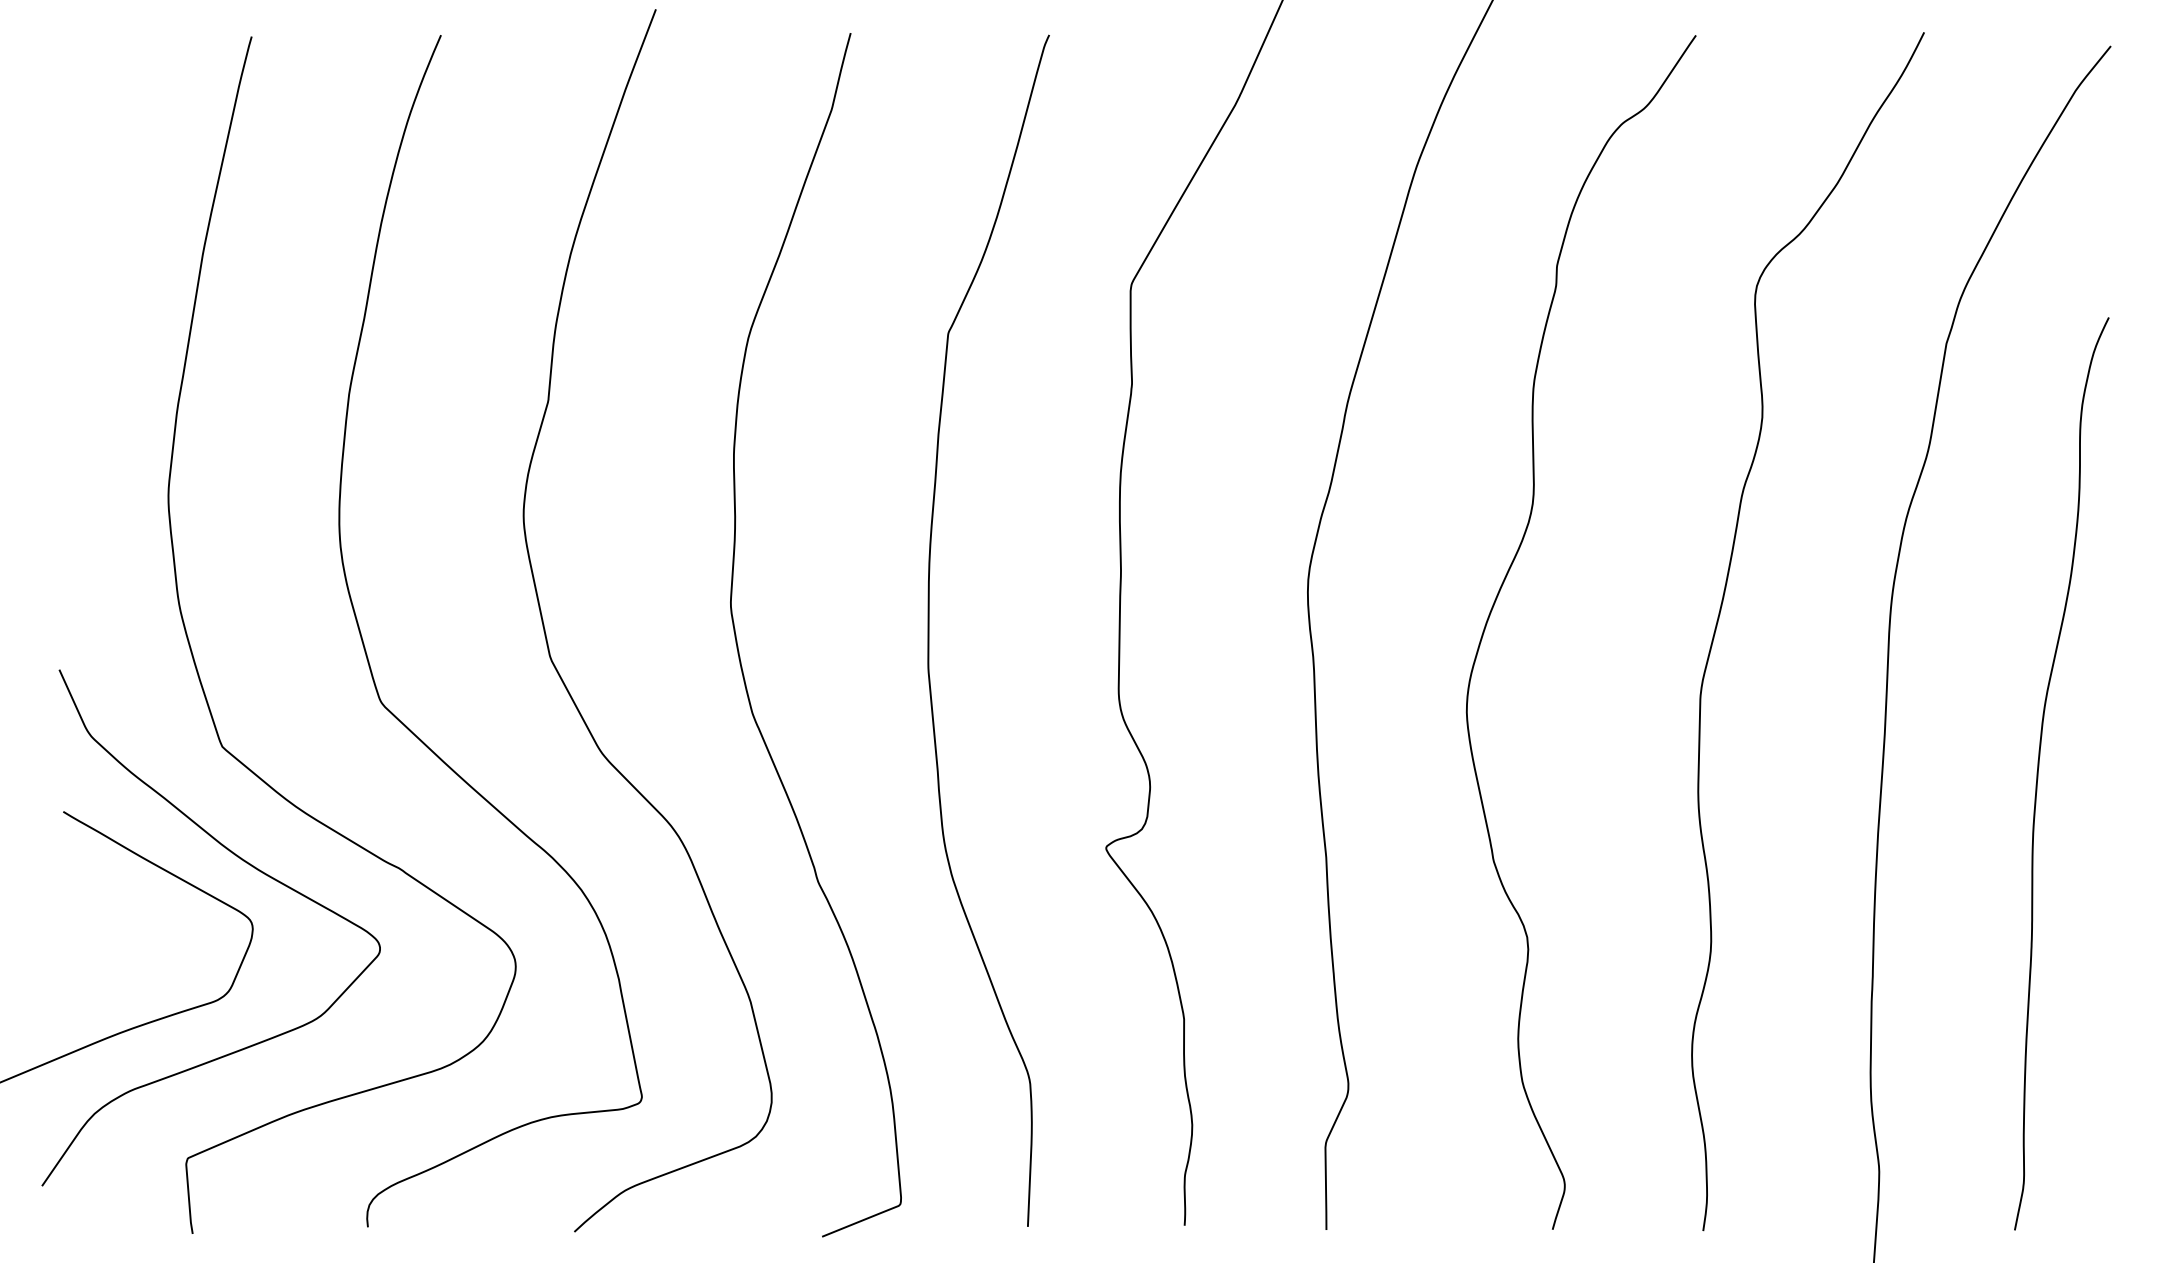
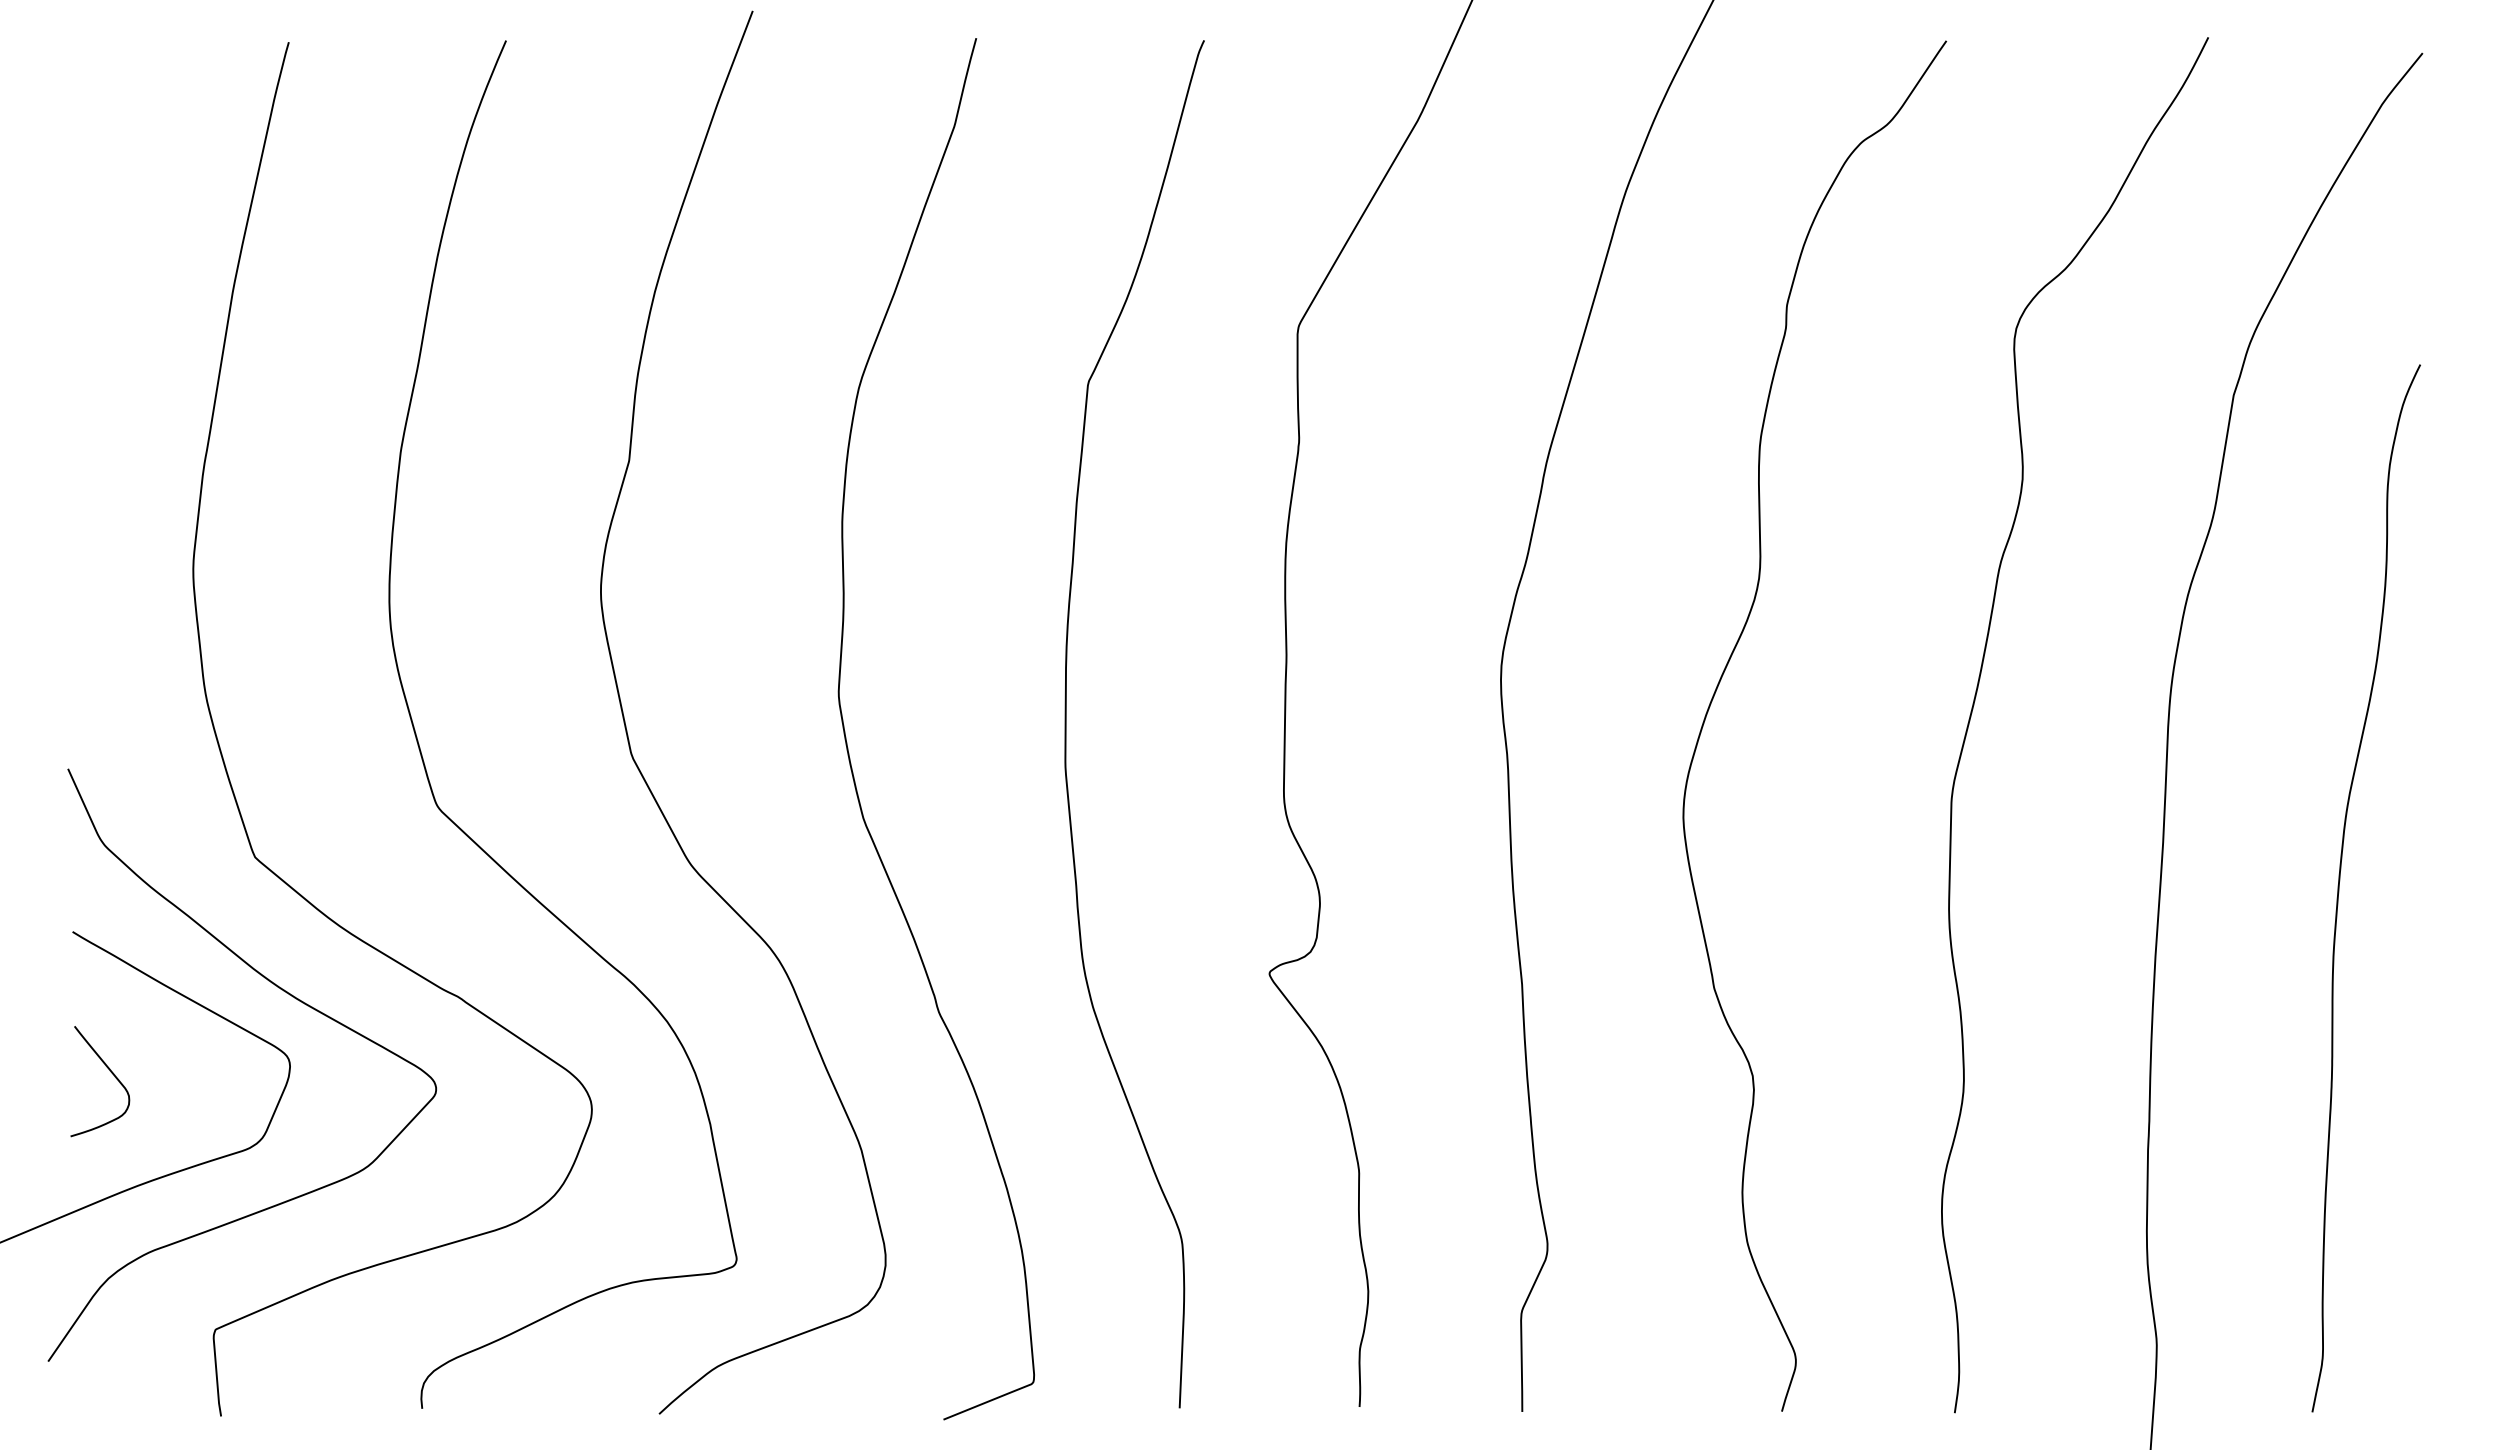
curve: (96, 934) -> (110, 1072), added

